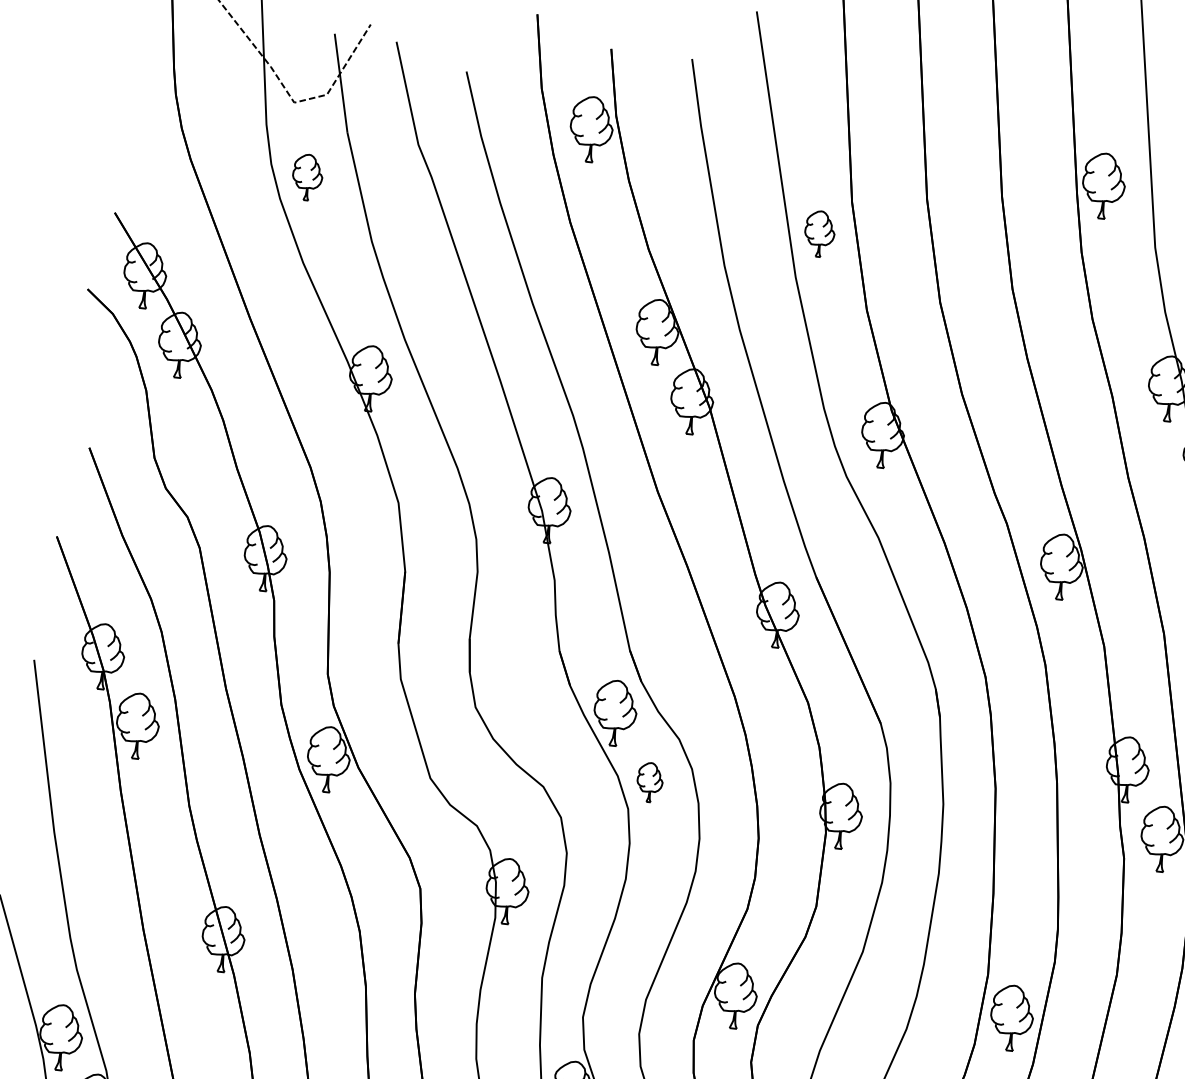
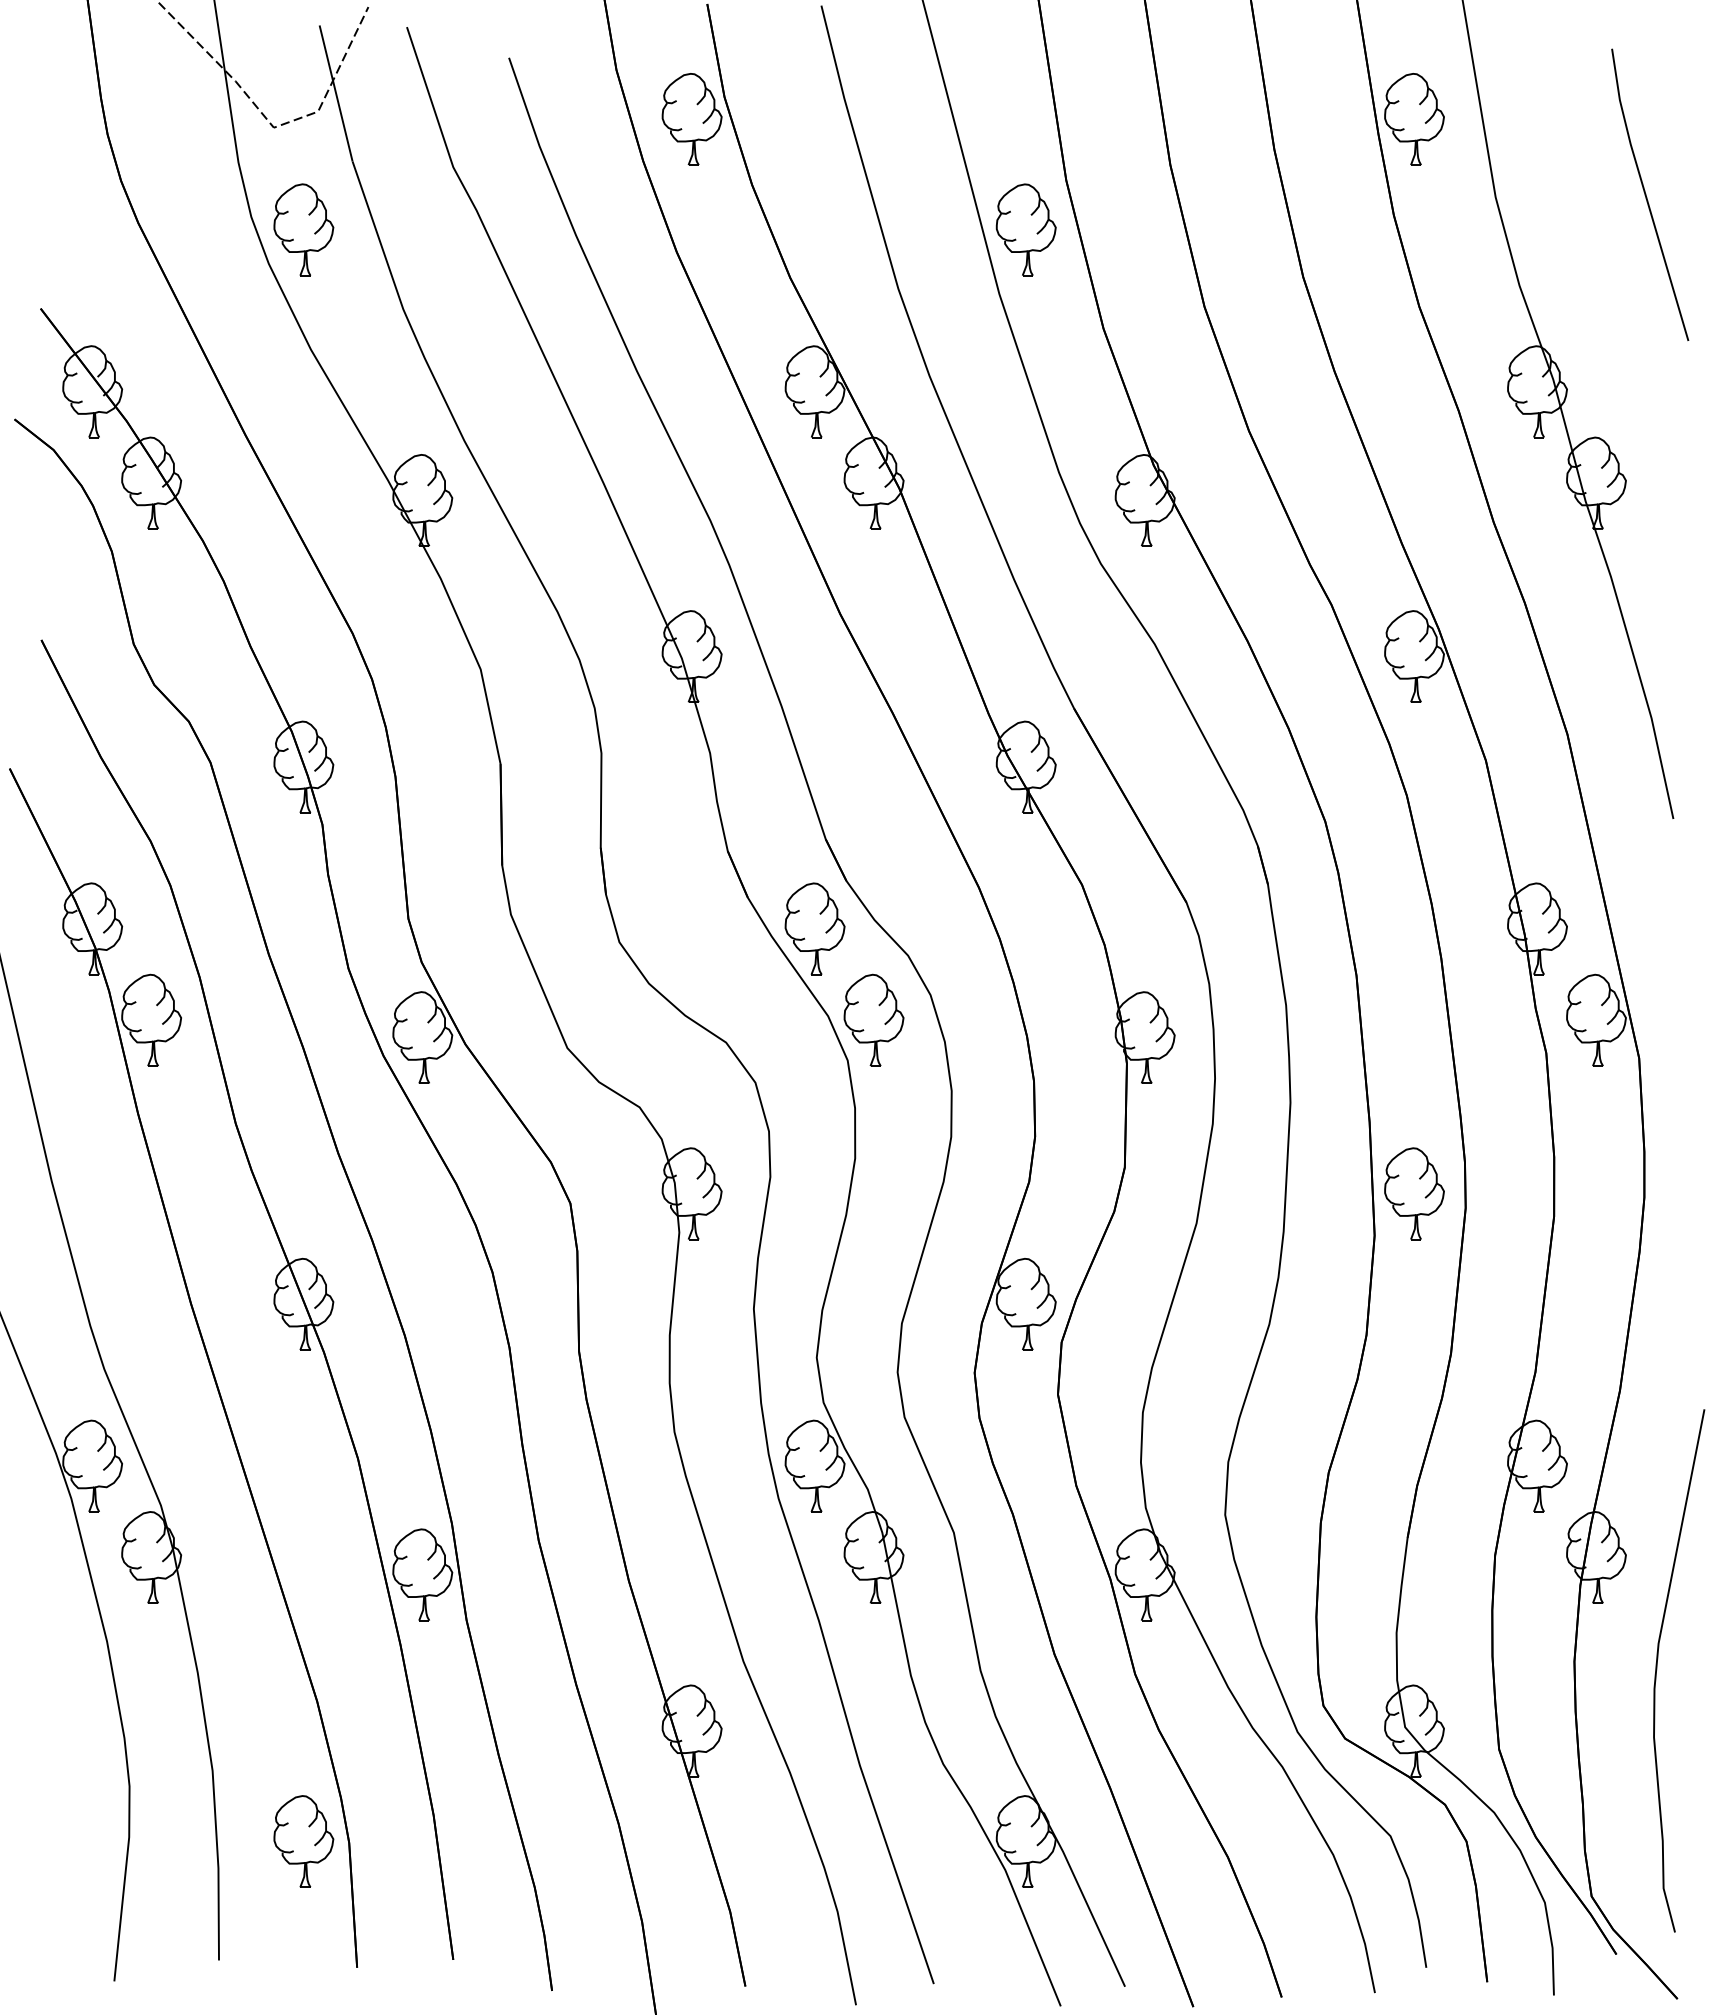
part: (307, 177) -> (303, 229), size x1.43
part: (819, 233) -> (1025, 229), size x1.43
part: (649, 781) -> (873, 1019), size x1.67
part: (1011, 1017) -> (1414, 1193), moved

